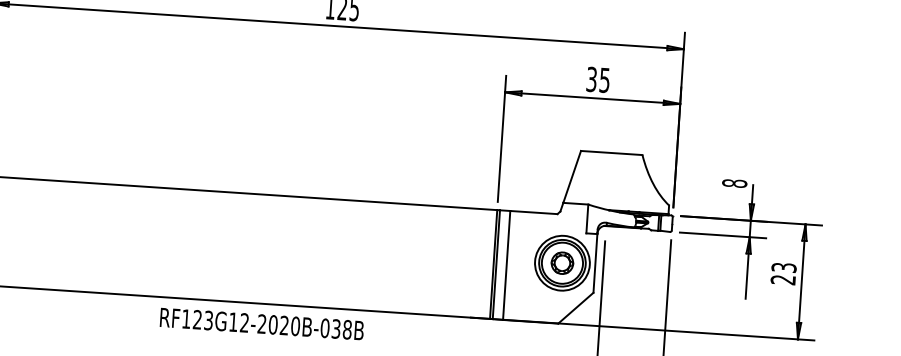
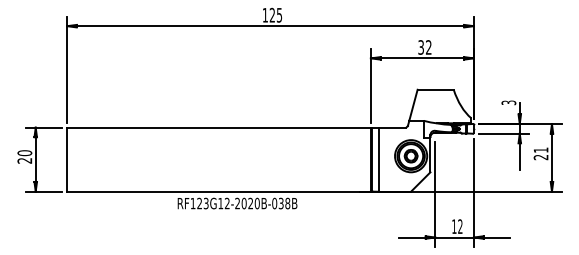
text: (604, 80) -> (428, 47), 35 -> 32
text: (734, 182) -> (508, 102), 8 -> 3
text: (783, 266) -> (540, 149), 23 -> 21

